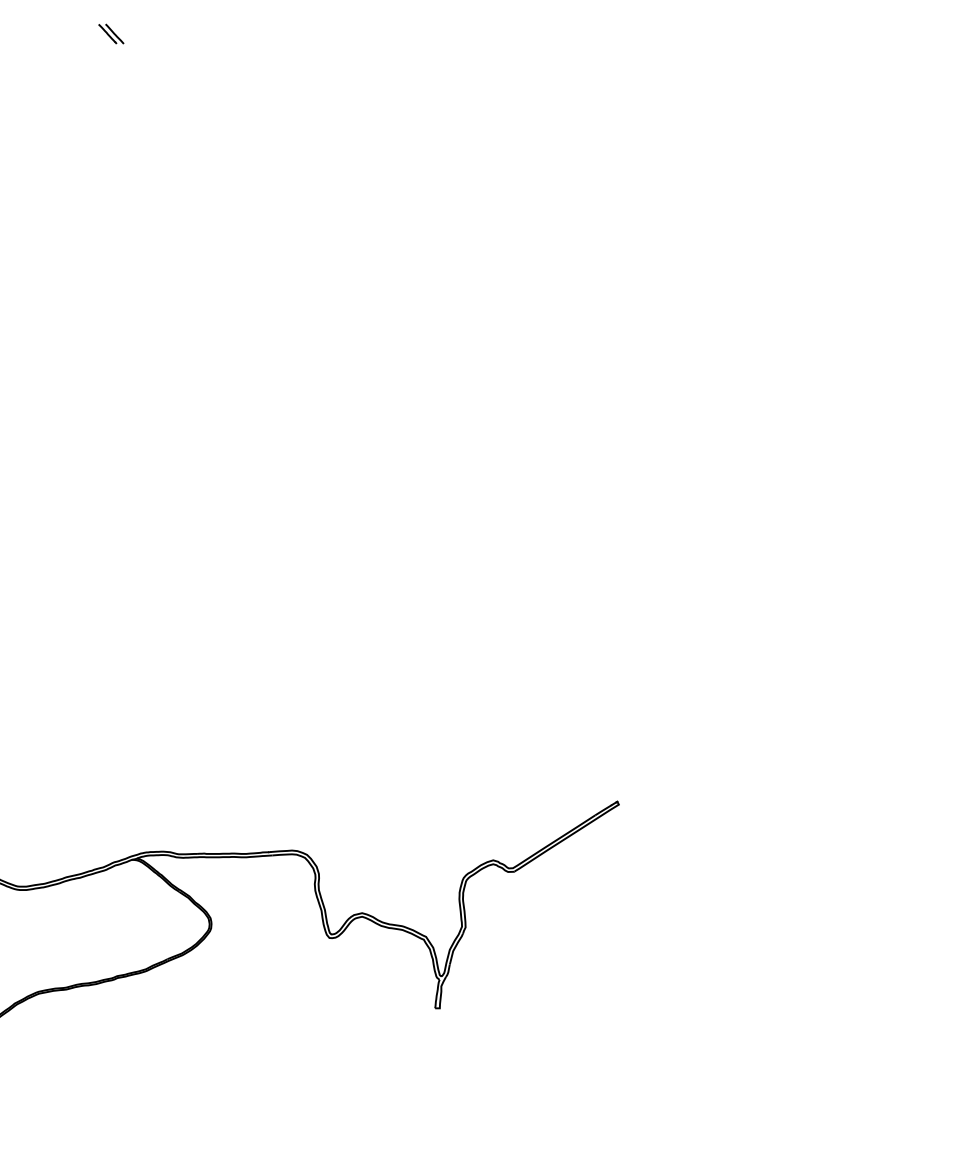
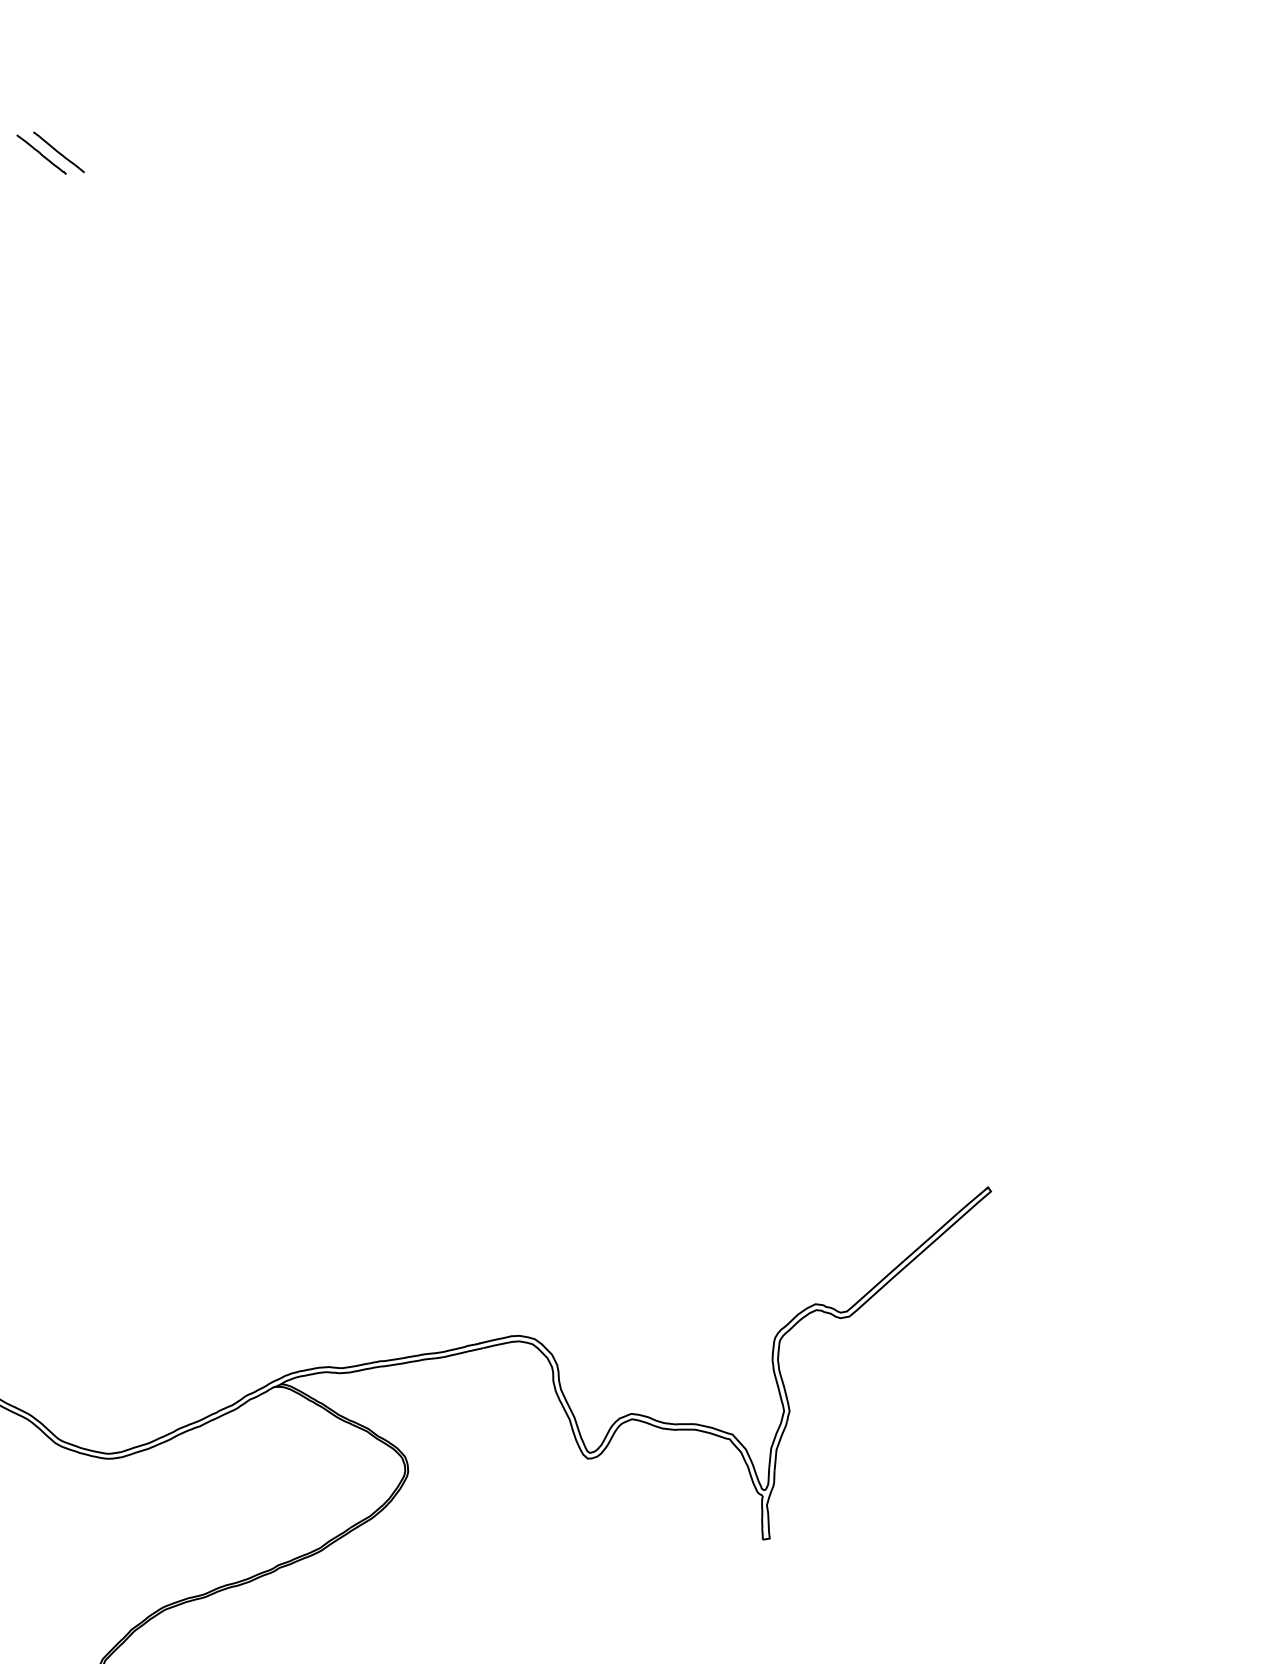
part: (111, 33) -> (50, 152), size x1.6

